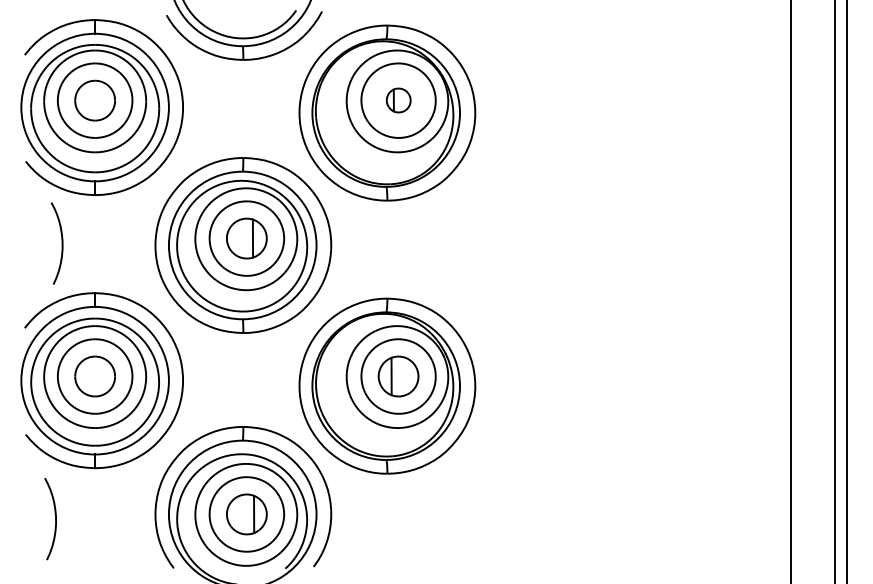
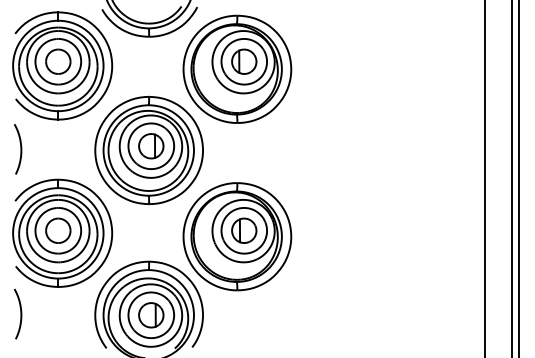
part: (398, 100) -> (244, 61), size x1.67
curve: (61, 243) -> (20, 149), moved
curve: (54, 518) -> (20, 313), moved

